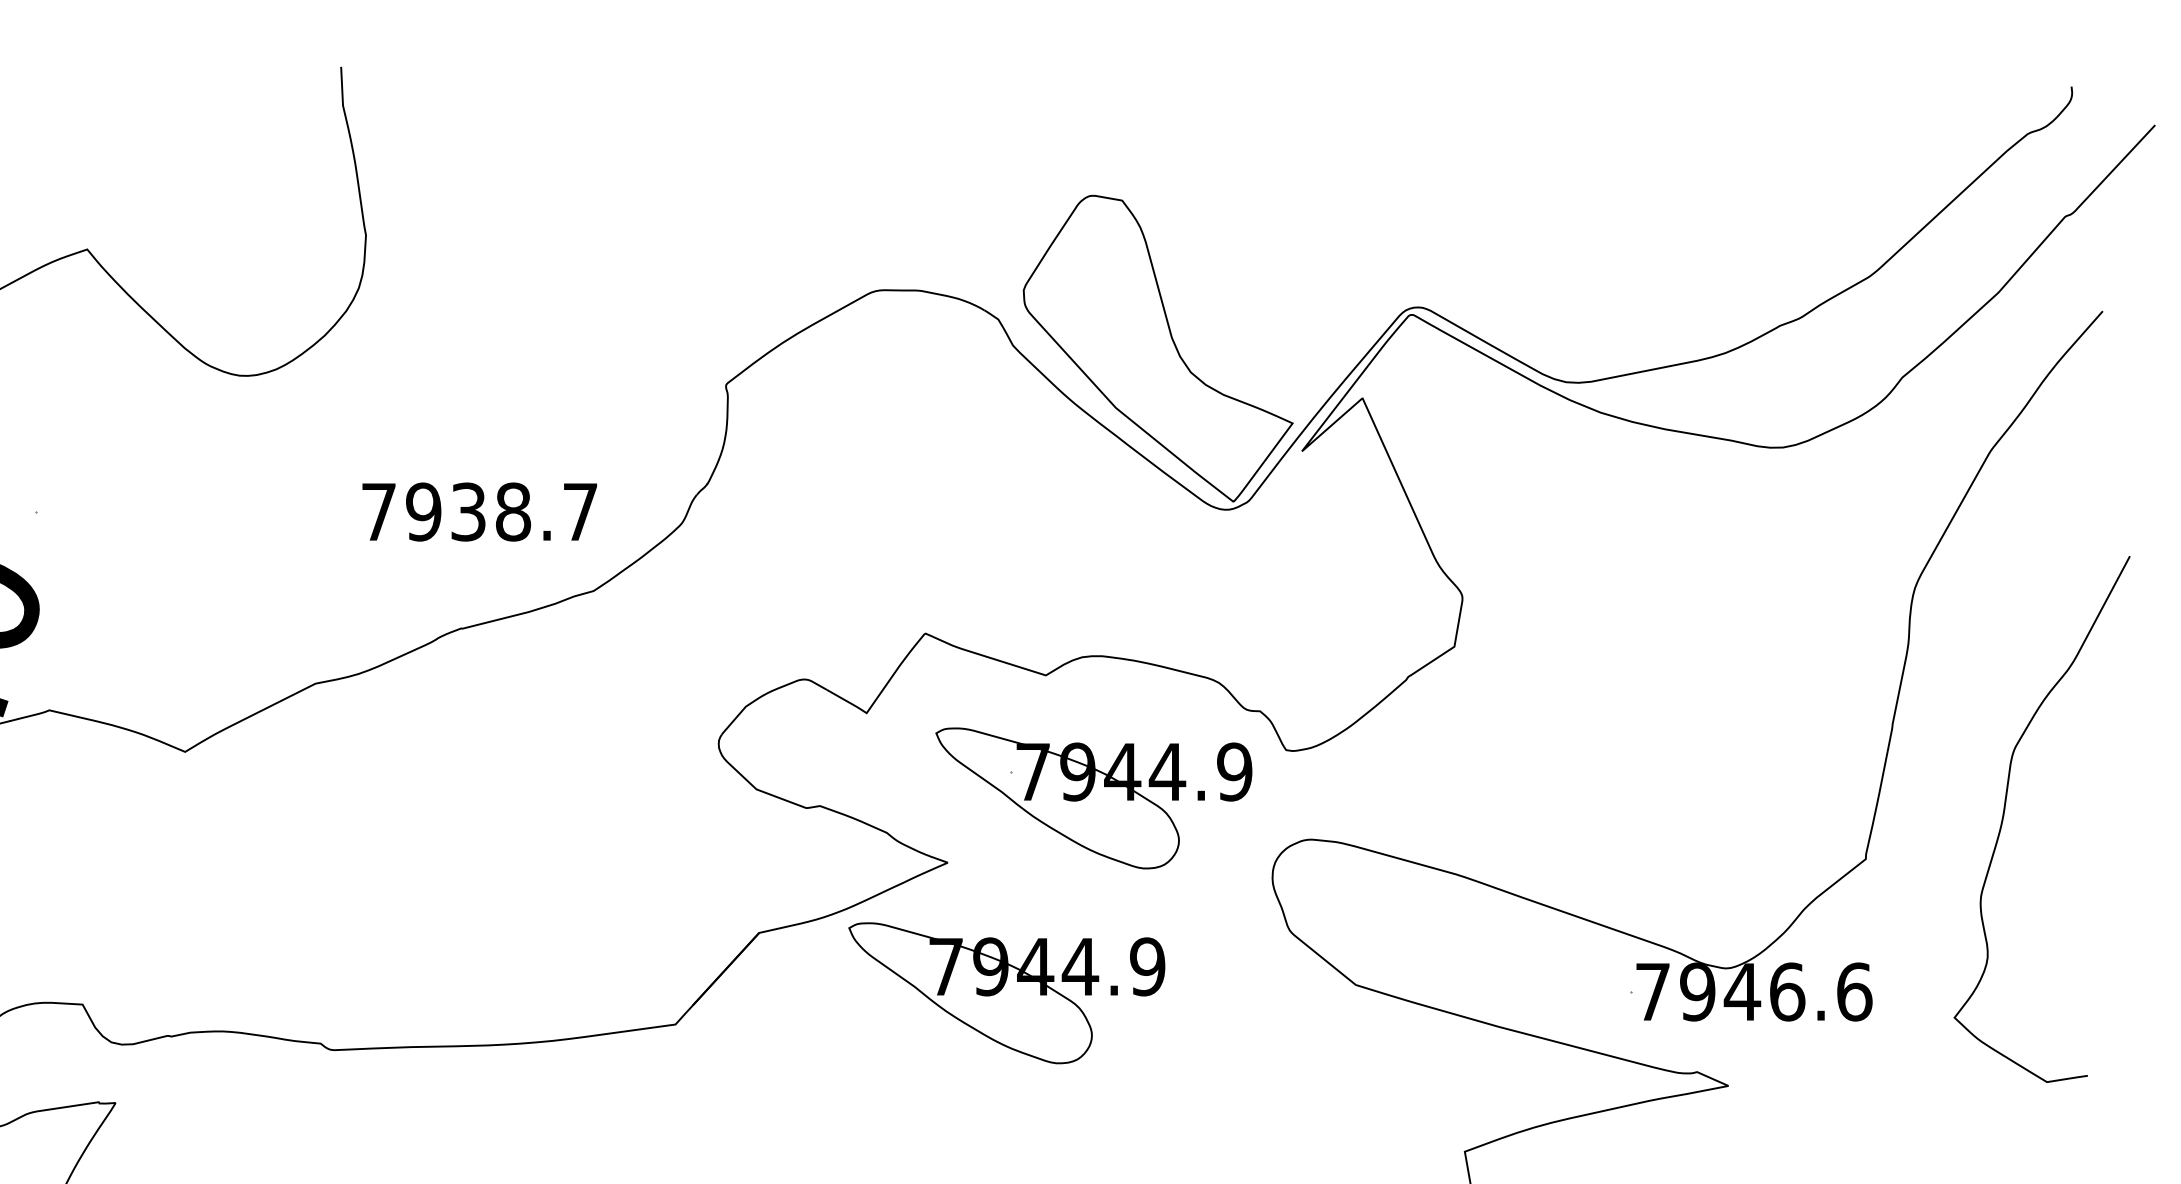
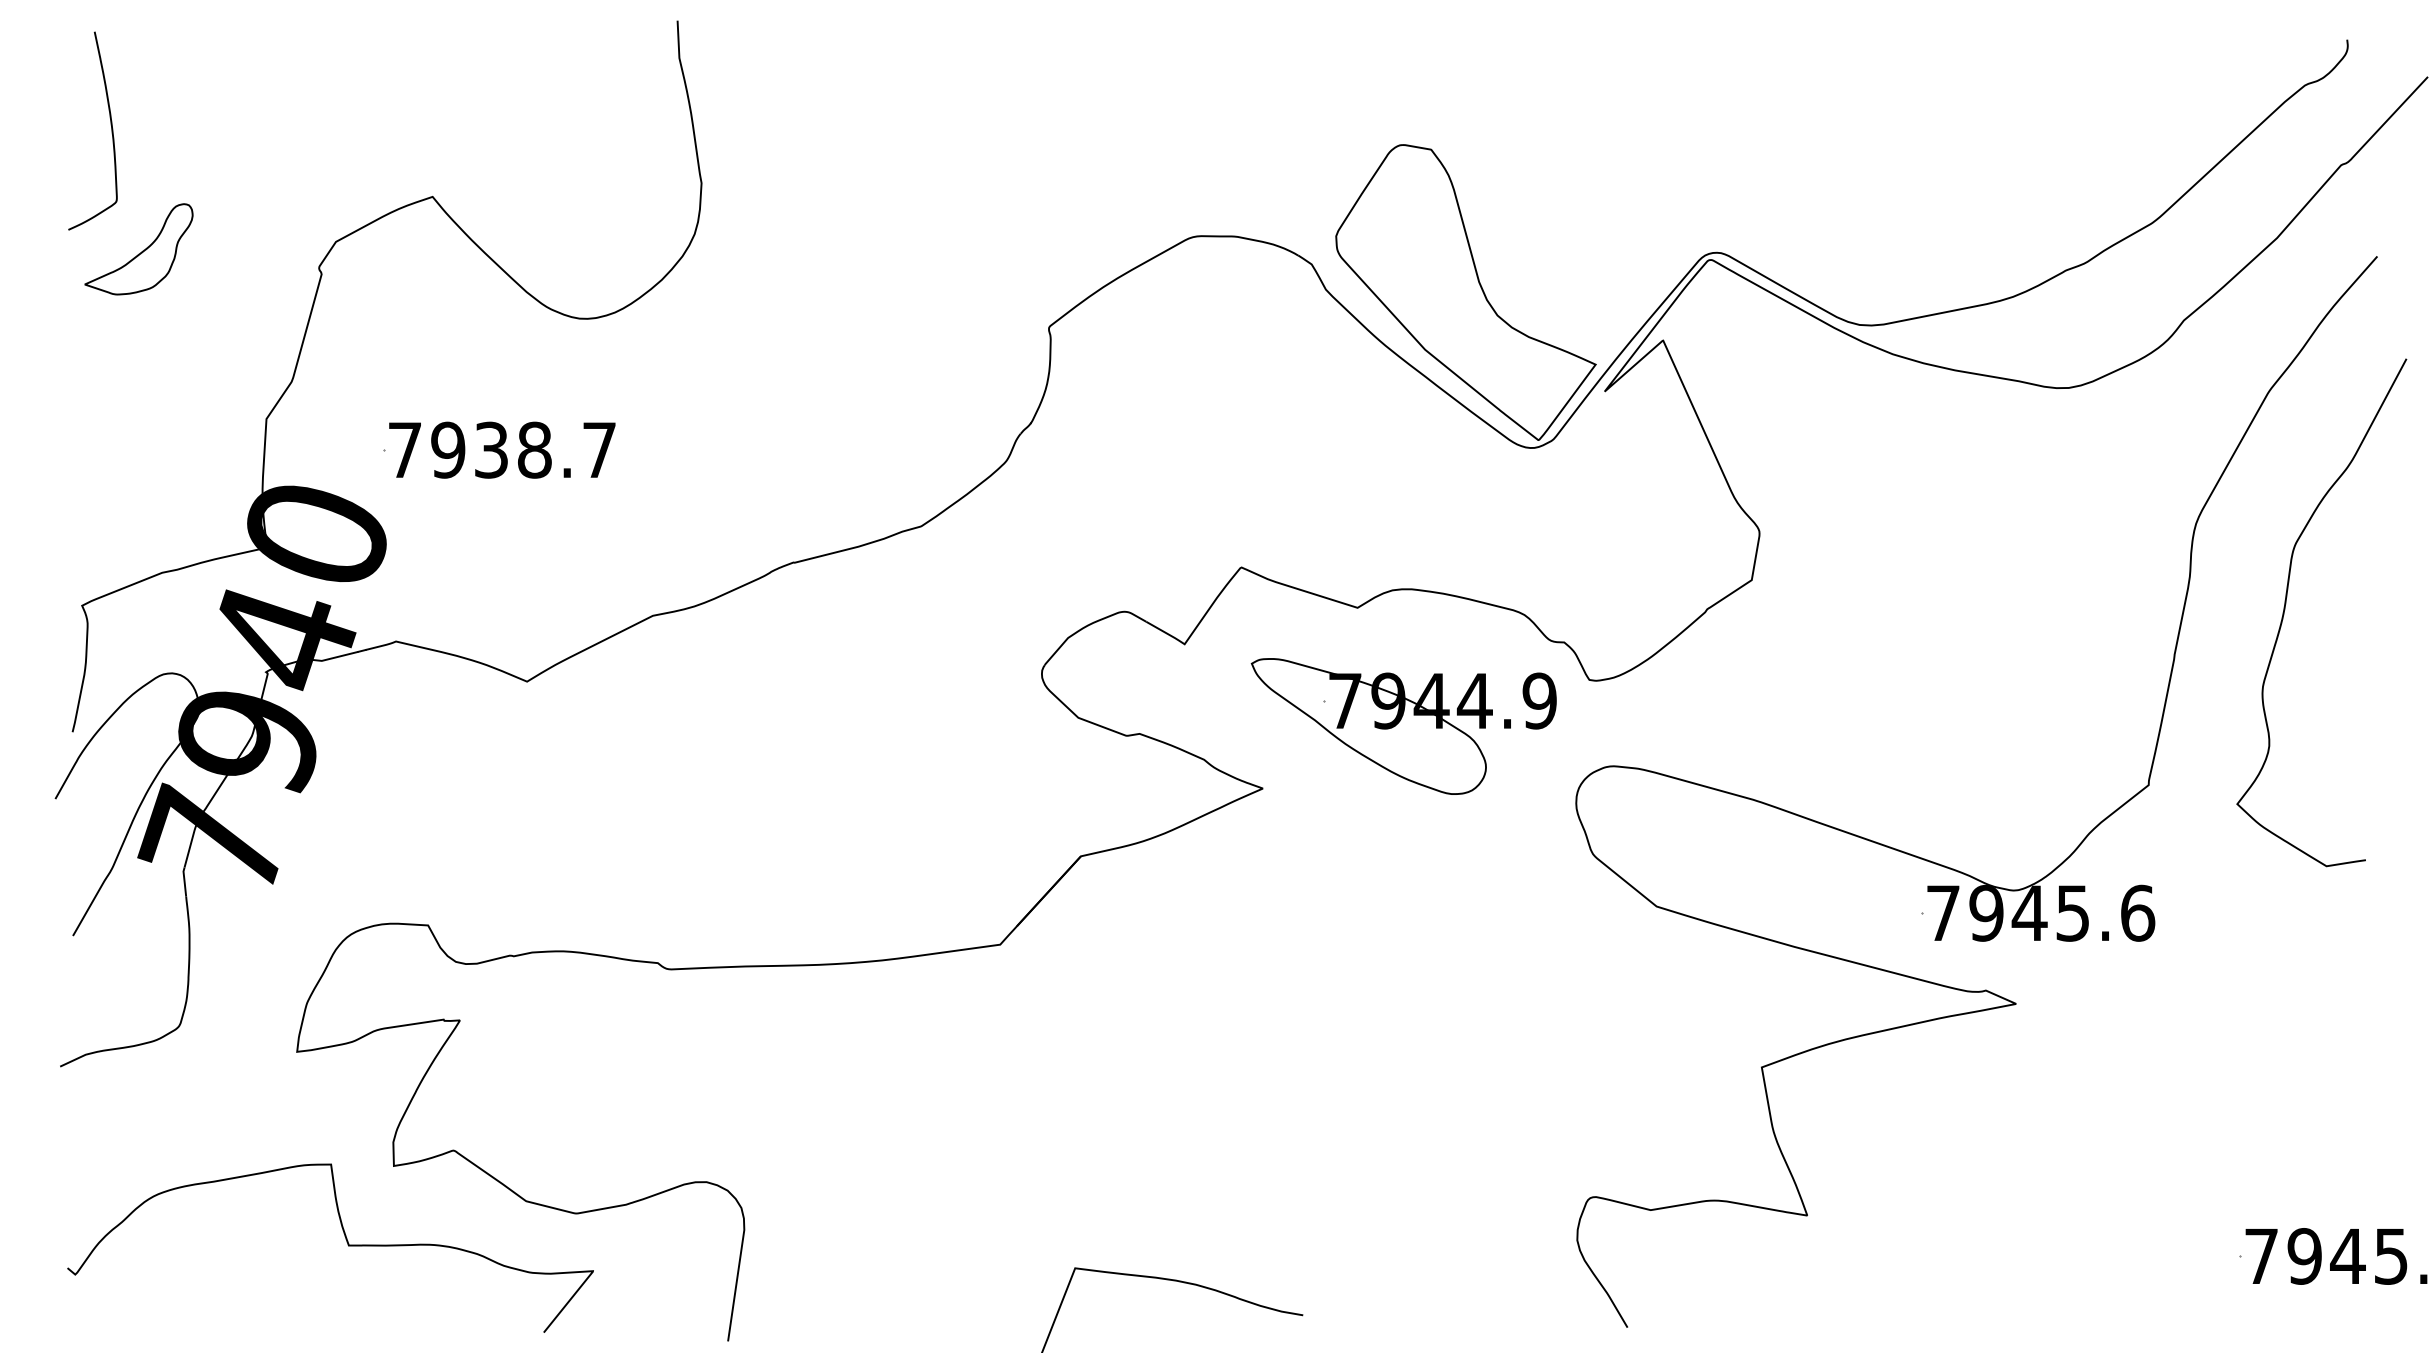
text: (479, 511) -> (502, 449), moved
curve: (2005, 810) -> (2286, 604), moved
text: (1787, 991) -> (2073, 912), 7946.6 -> 7945.6
part: (1006, 993) -> (1319, 914), removed

